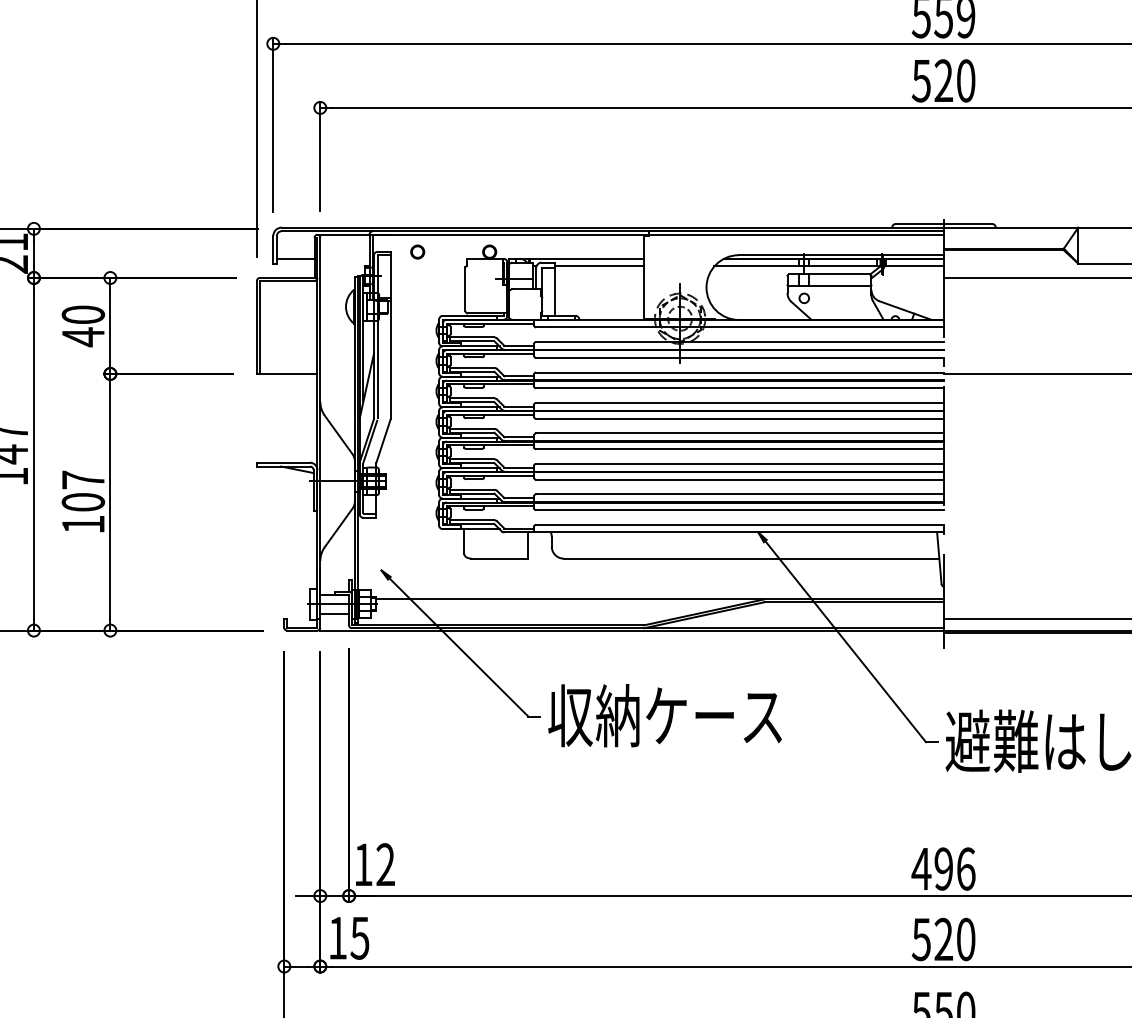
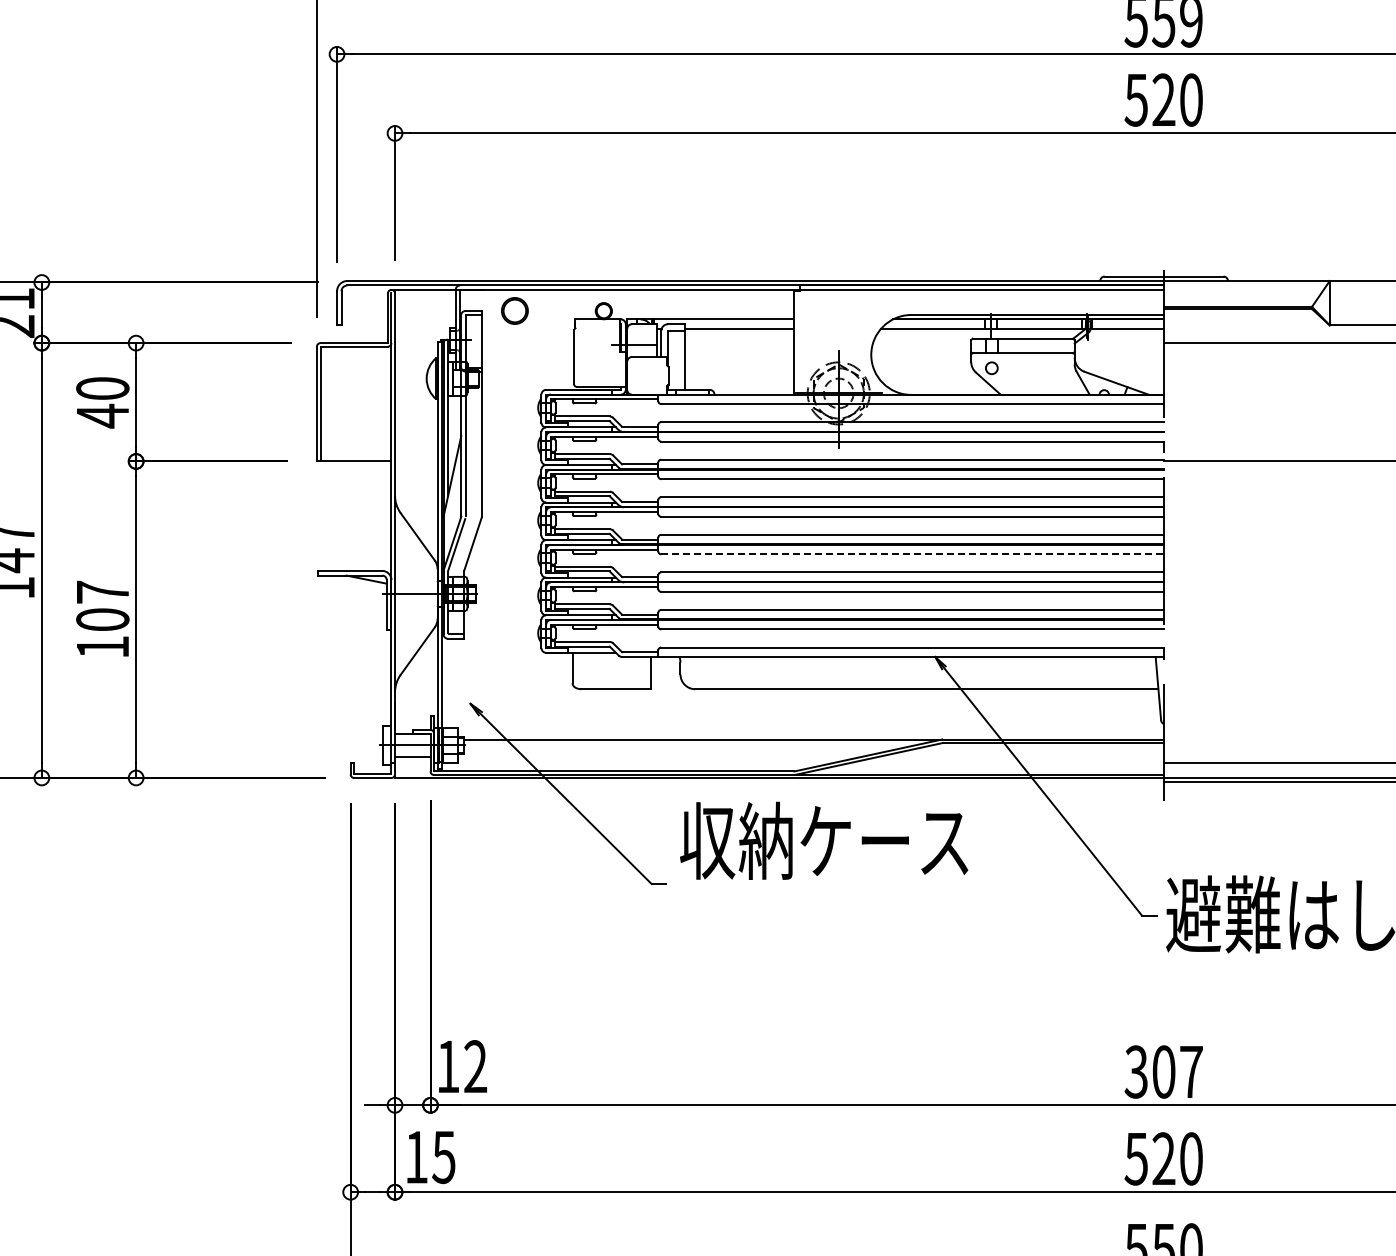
circle: (418, 252) -> (515, 311), size x1.6
line: (295, 258) -> (364, 319), removed
line: (740, 449) -> (913, 554), solid -> dashed
text: (665, 715) -> (824, 840), moved
text: (943, 868) -> (1163, 1071), 496 -> 307

